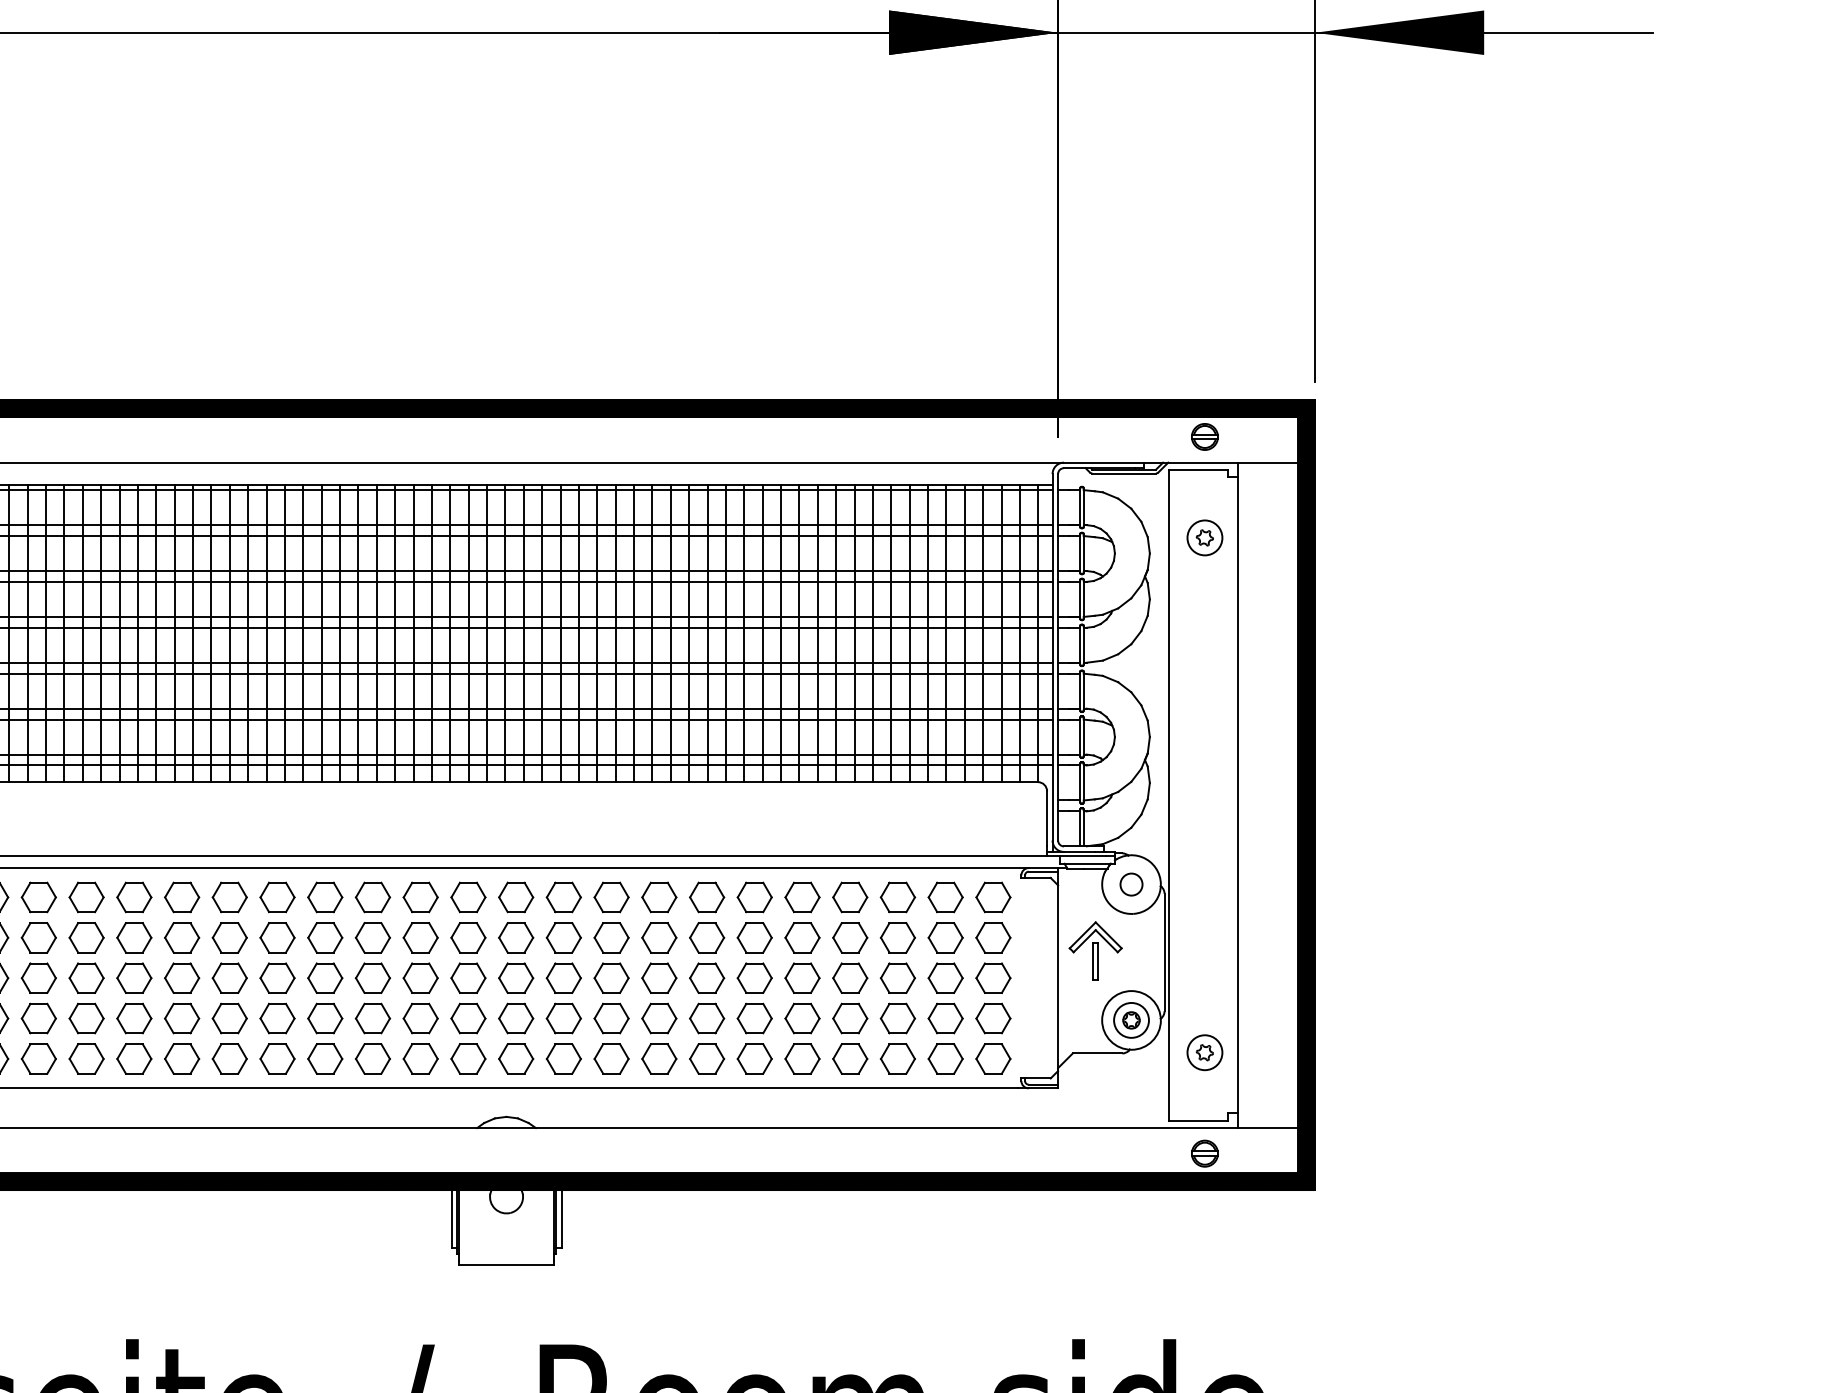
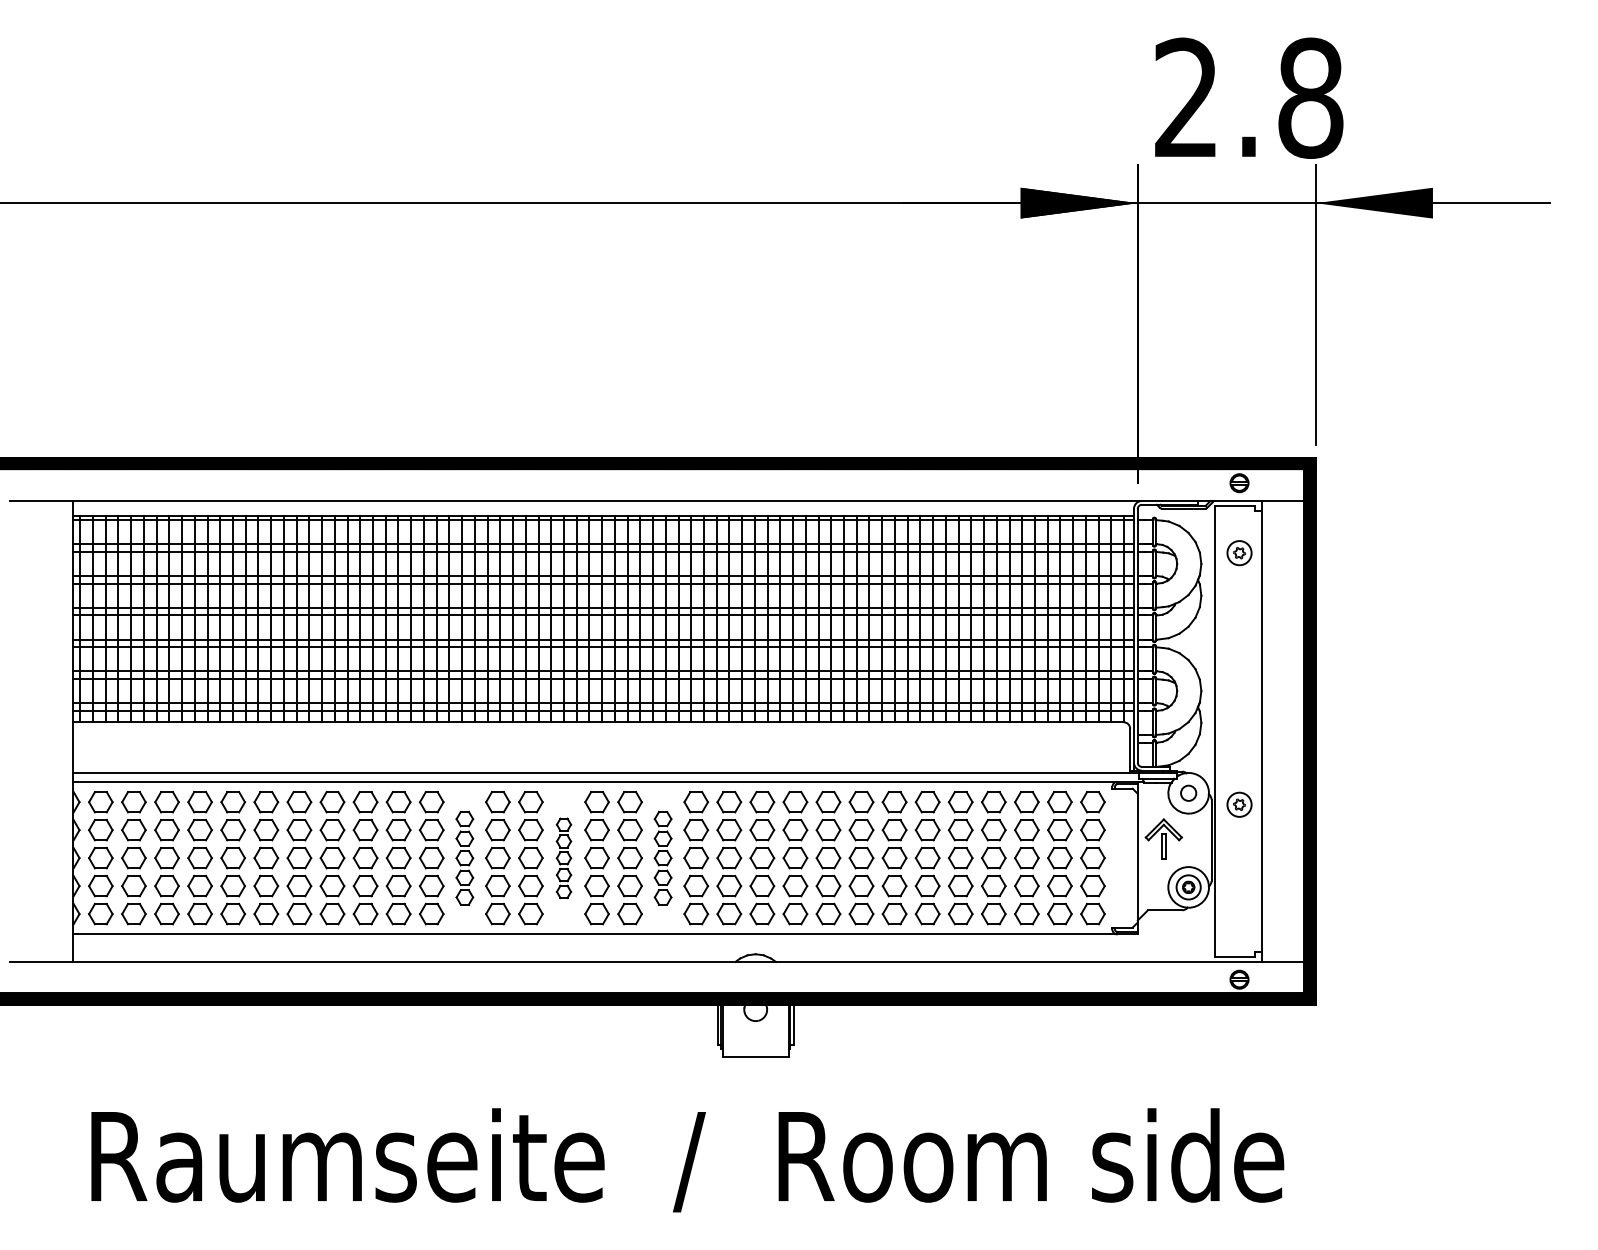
part: (86, 978) -> (464, 858), size x0.7
part: (229, 978) -> (563, 858), size x0.6
part: (371, 978) -> (662, 858), size x0.7
part: (1204, 1052) -> (1239, 804), moved

